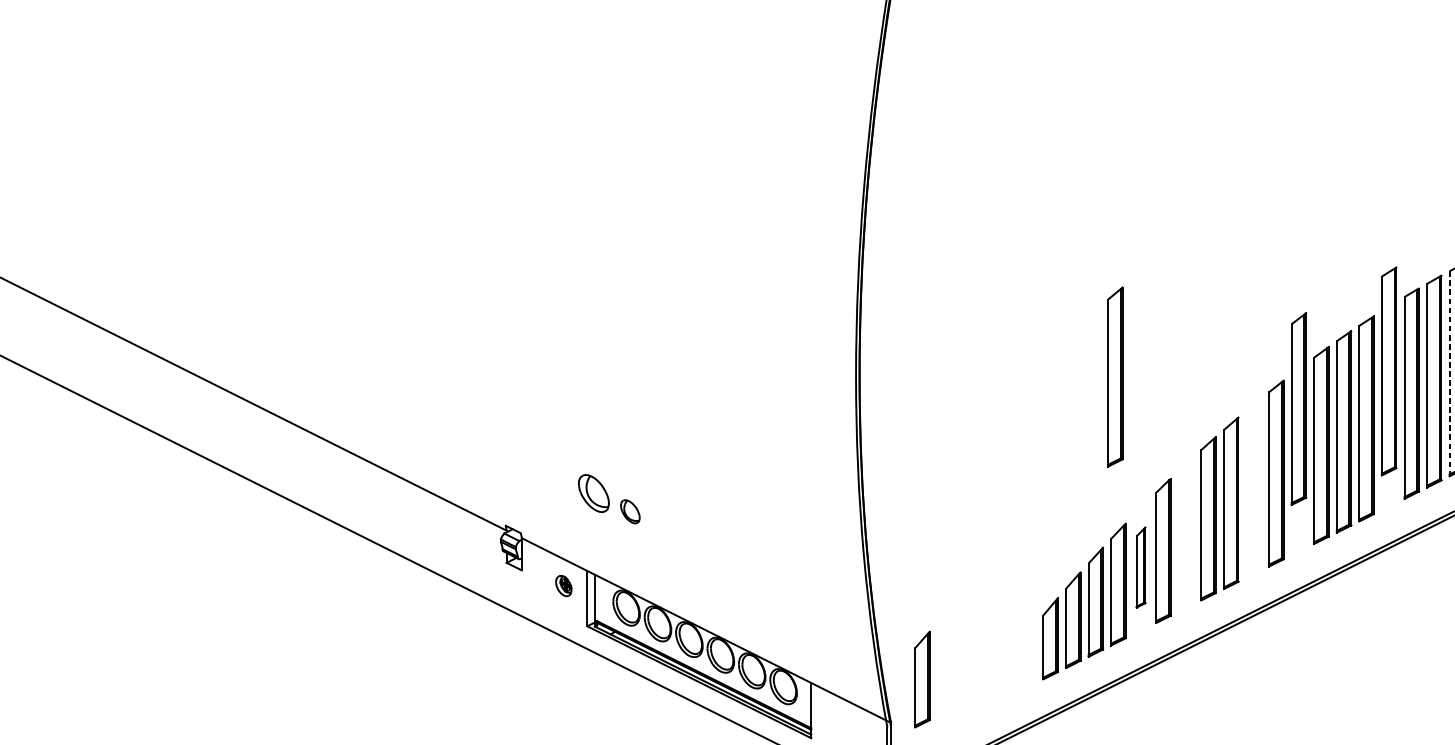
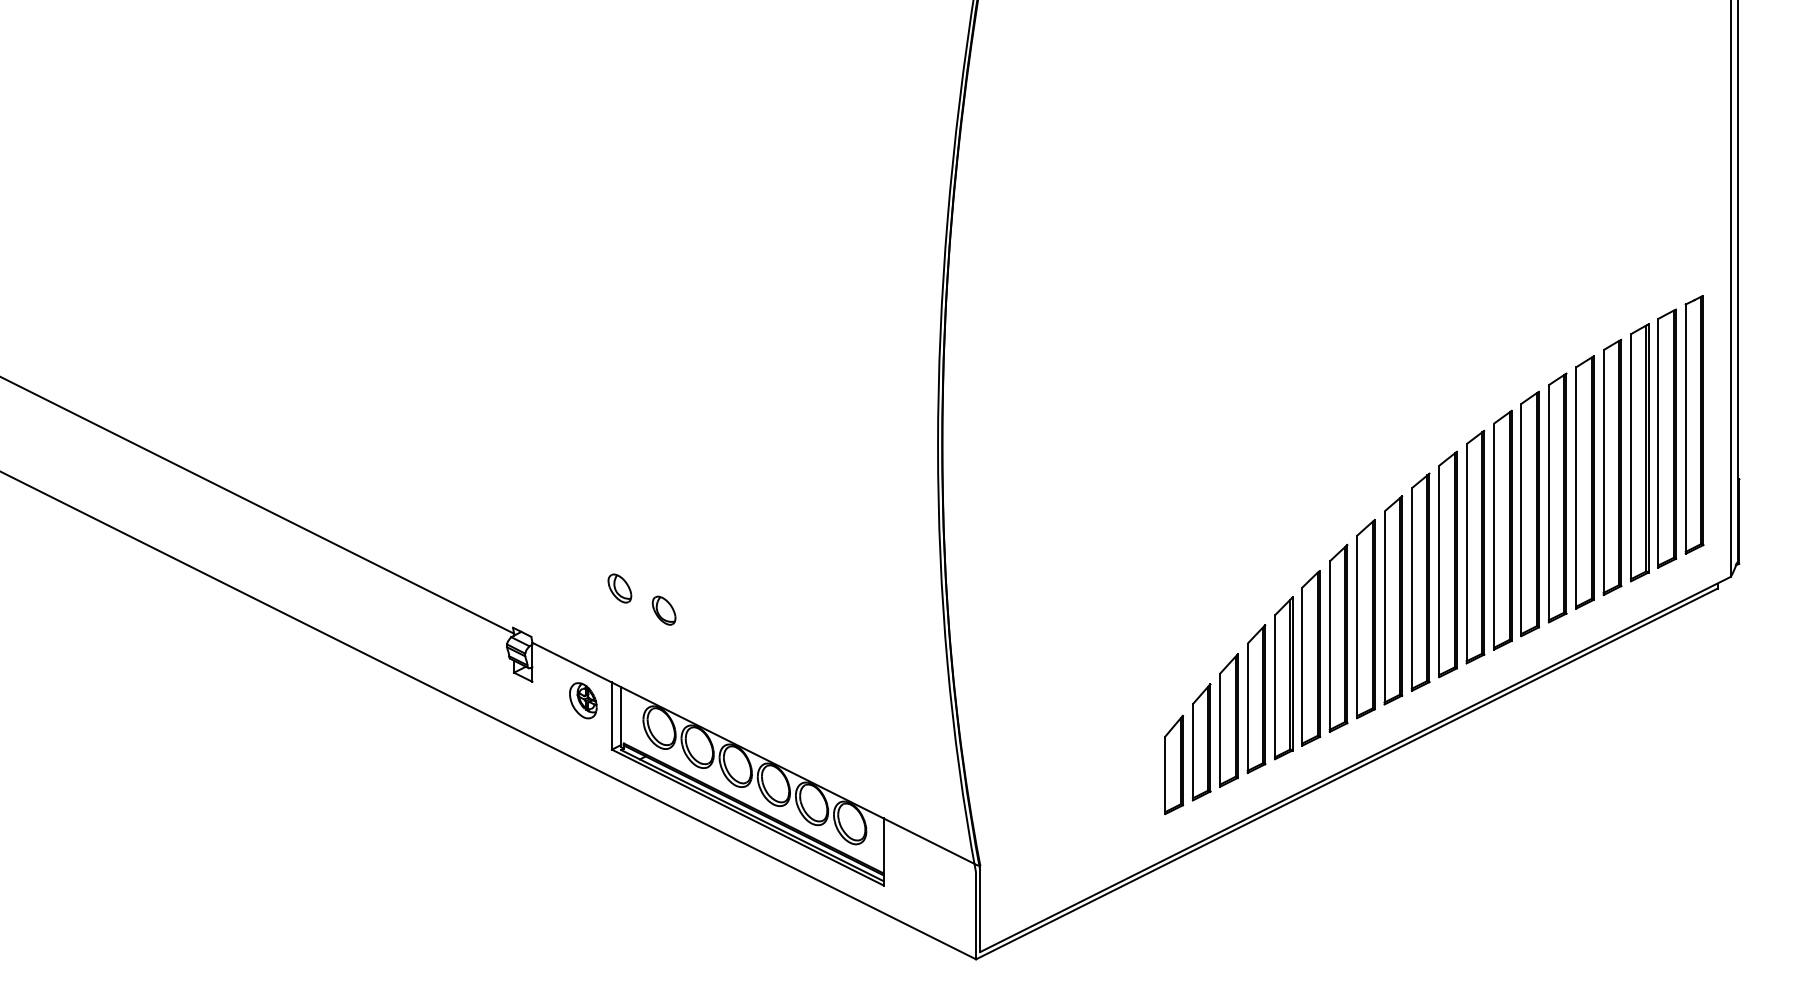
part: (1388, 371) -> (1584, 482), moved
line: (1449, 373) -> (1658, 443), dashed -> solid
part: (1115, 376) -> (1420, 581), moved
part: (1298, 408) -> (1475, 546), moved
part: (593, 493) -> (619, 588), size x0.62
part: (1186, 533) -> (1338, 637), added
part: (1140, 567) -> (1283, 678), size x1.67
part: (563, 585) -> (583, 700), size x1.43
part: (922, 679) -> (1018, 814), removed

